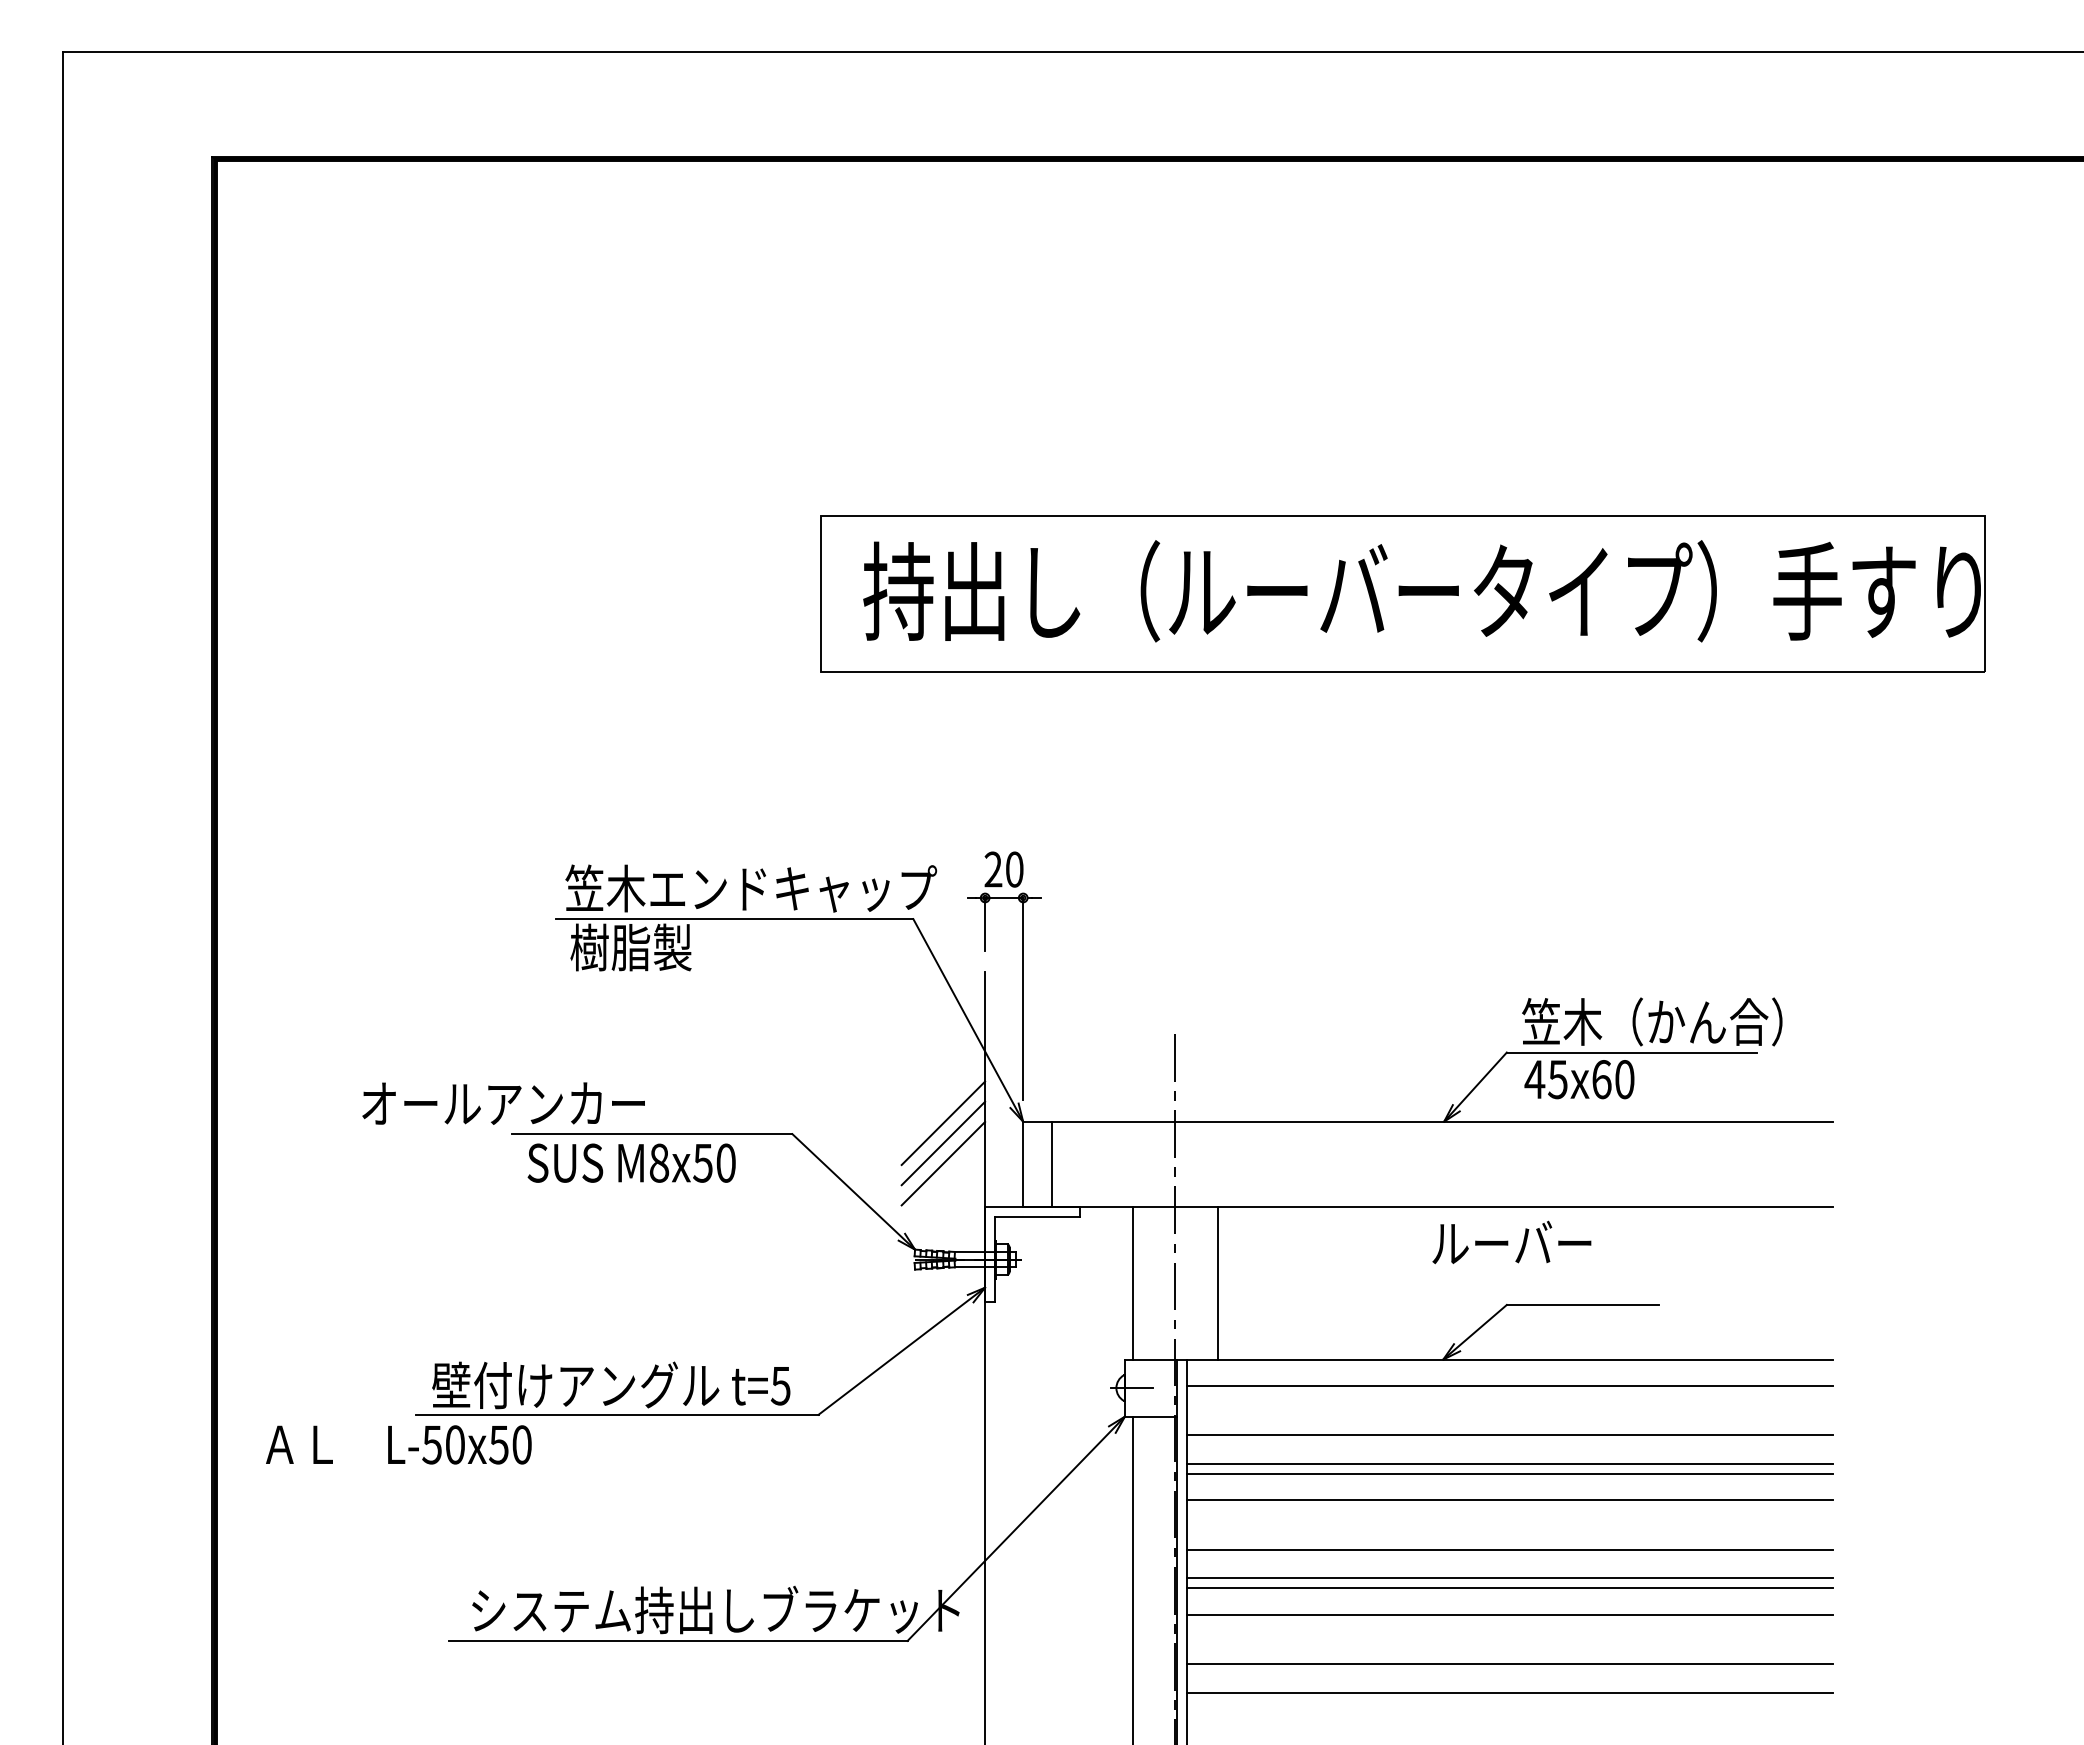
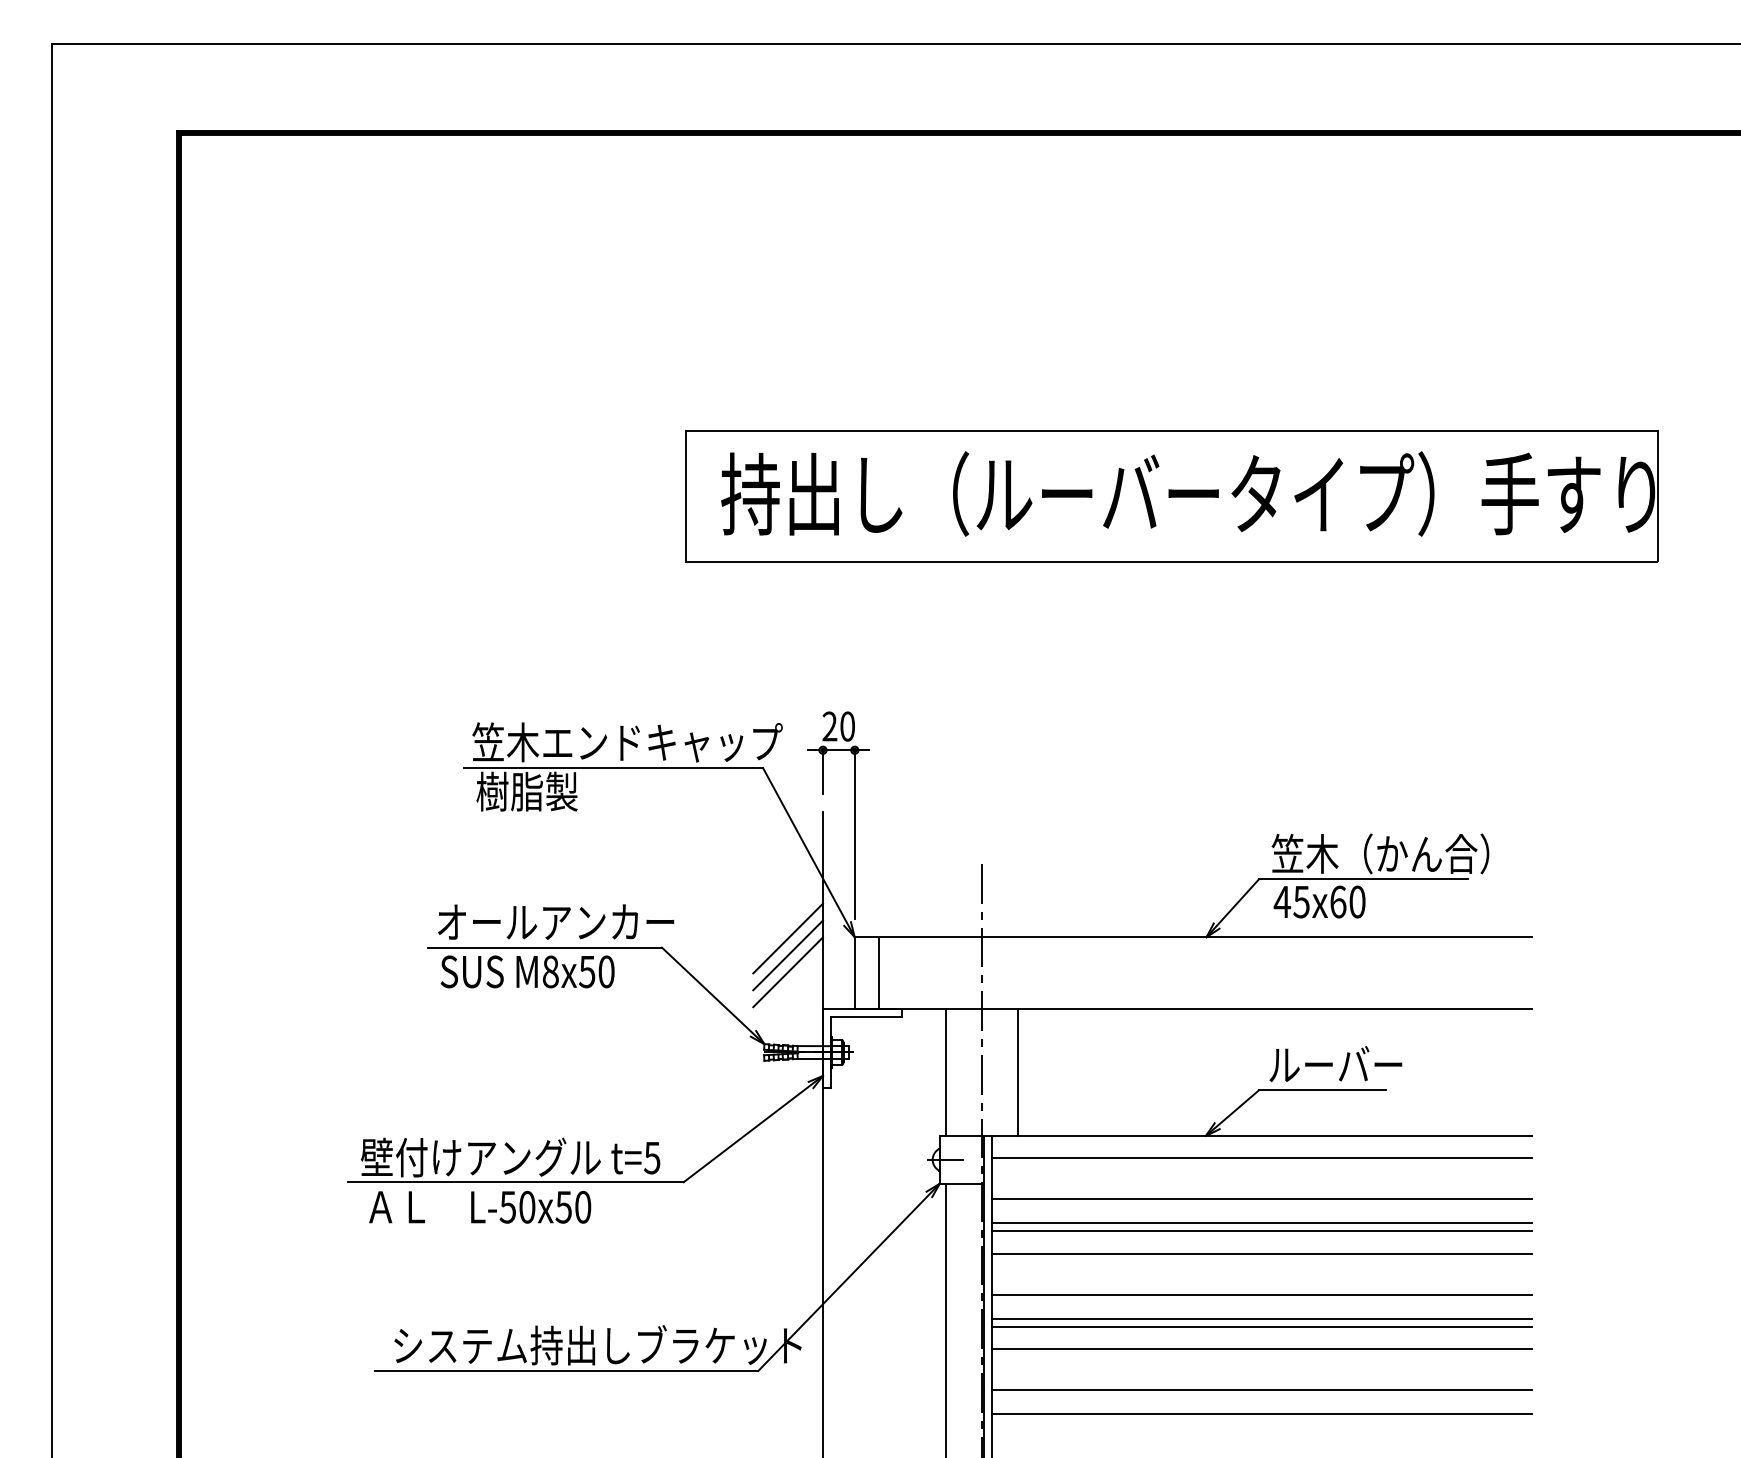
text: (503, 1103) -> (555, 922), moved
text: (1511, 1242) -> (1335, 1064), moved
text: (398, 1444) -> (479, 1206), moved

